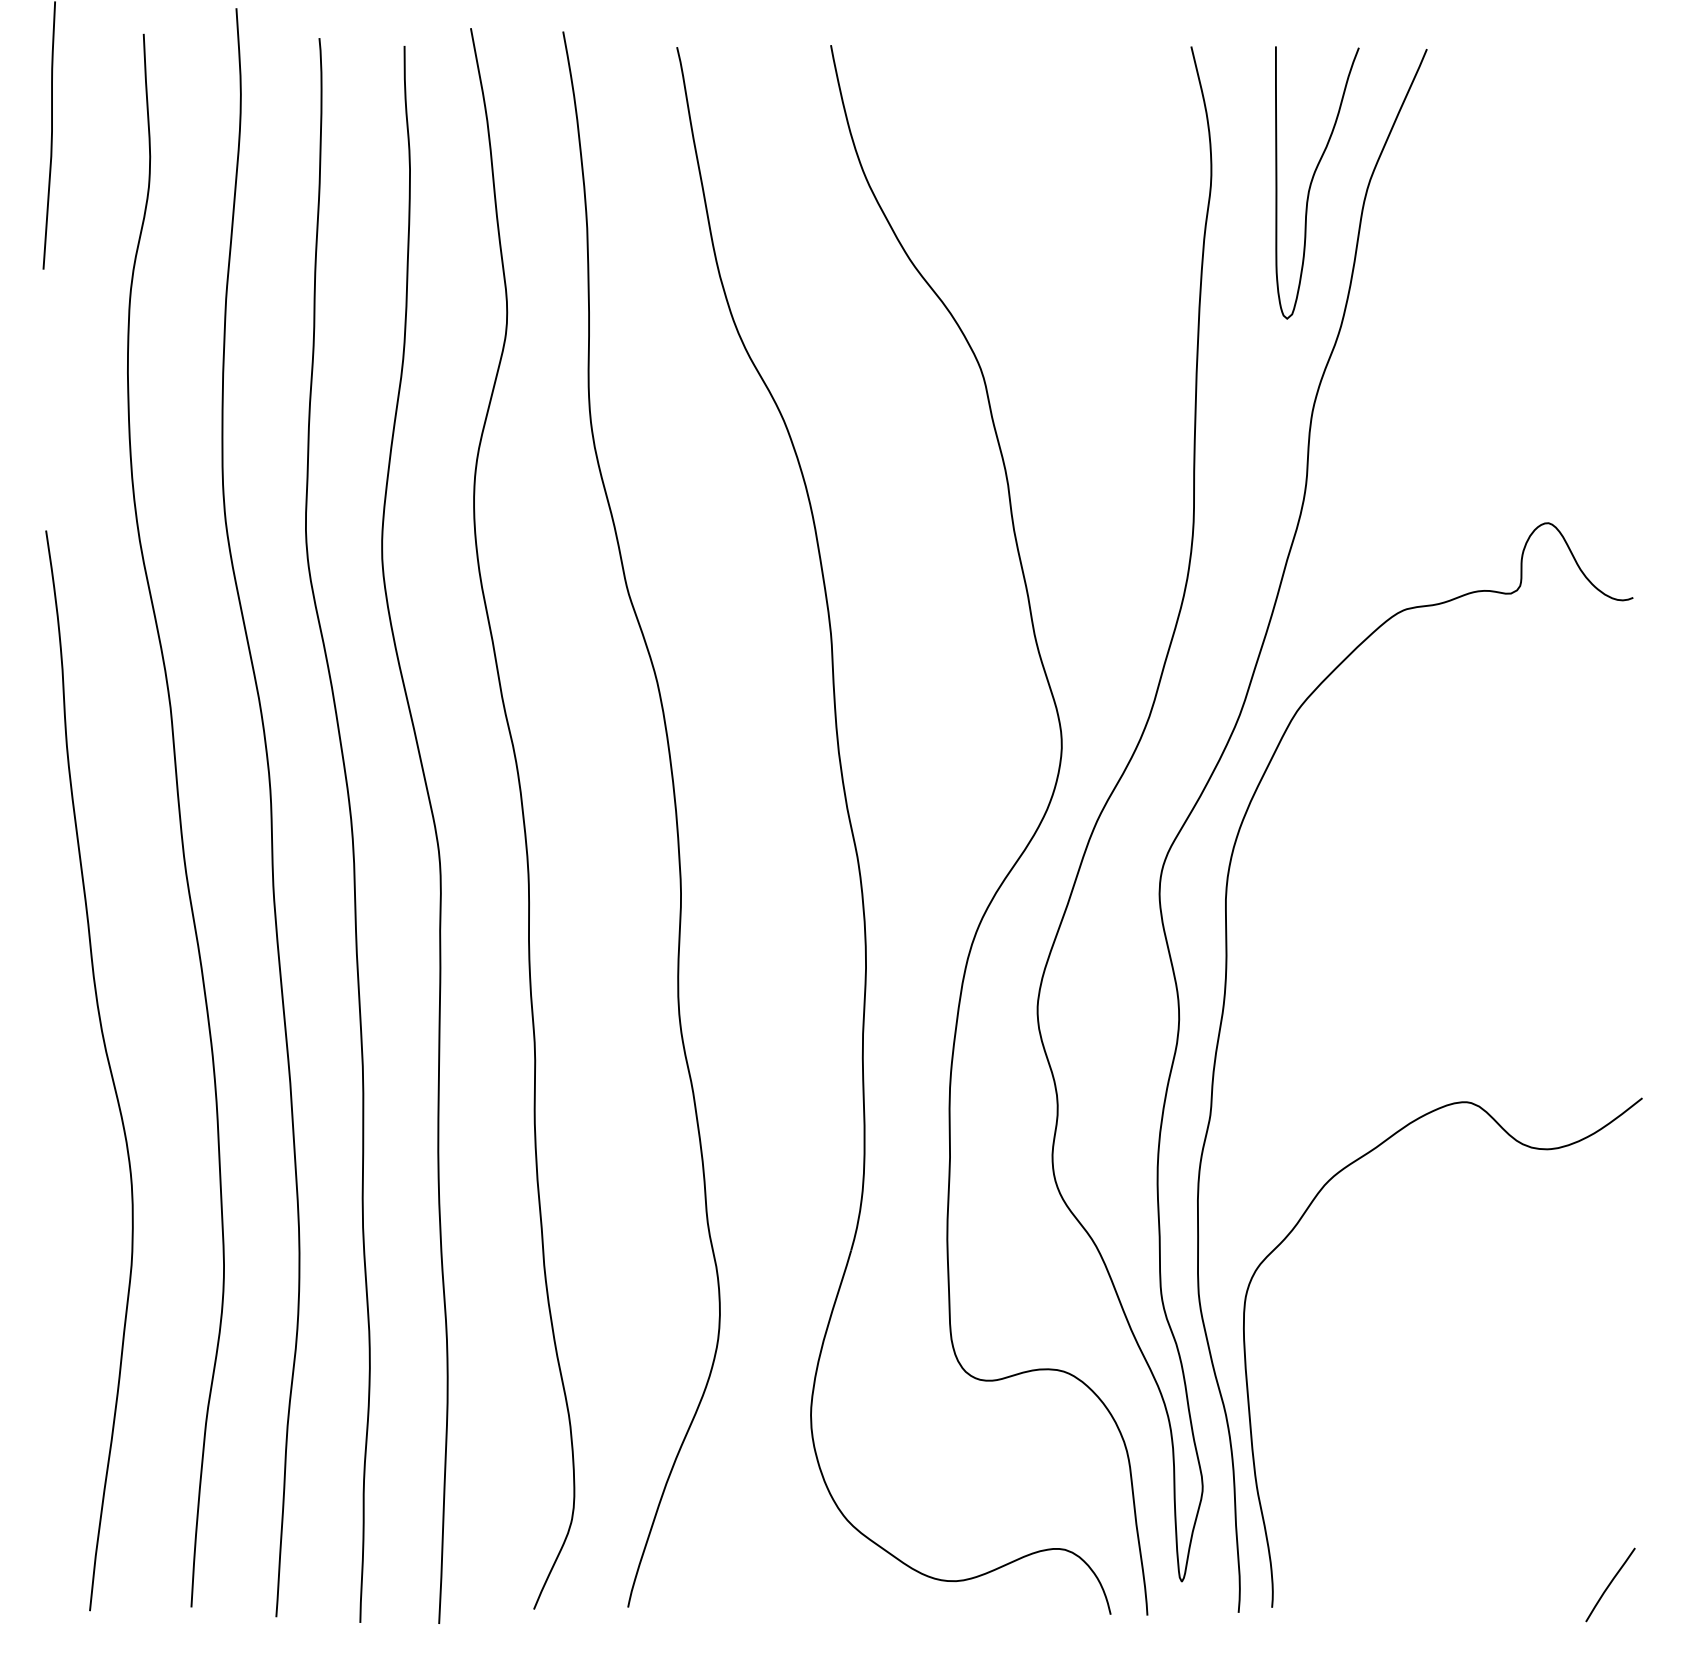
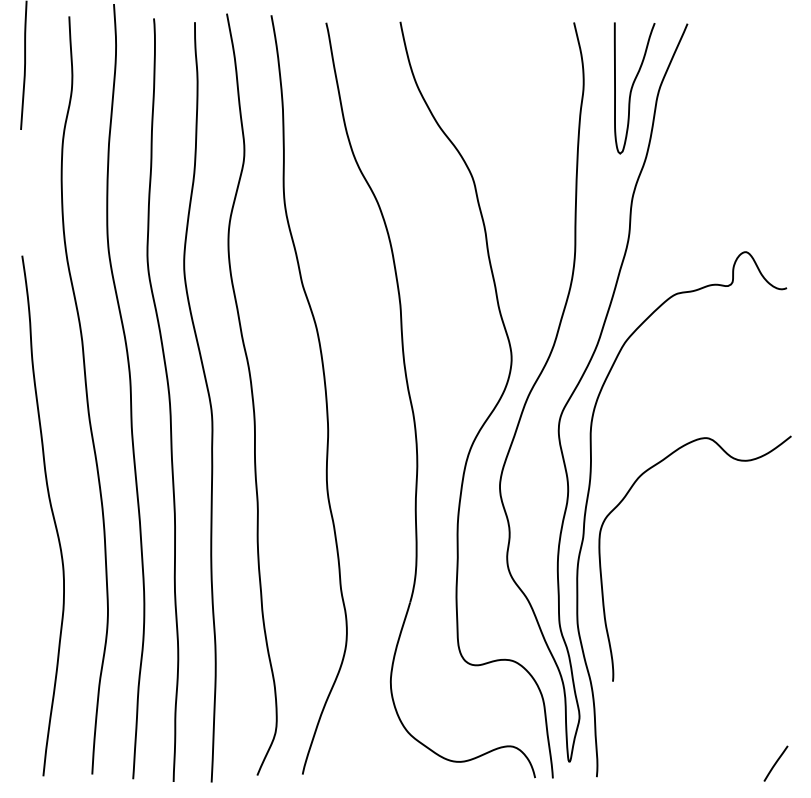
curve: (1296, 1229) -> (624, 499), moved

